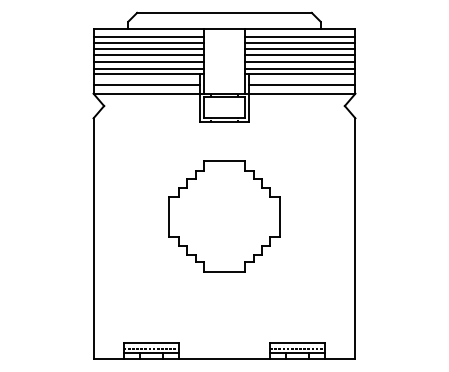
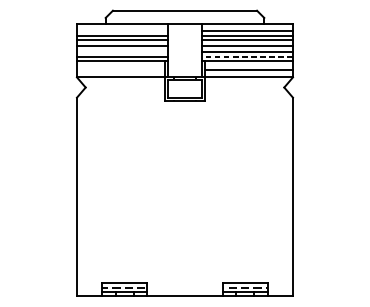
line: (148, 37) -> (122, 31), removed
line: (148, 62) -> (122, 51), removed
line: (299, 69) -> (246, 57), solid -> dashed
line: (146, 84) -> (120, 69), removed
part: (224, 216) -> (185, 178), removed

